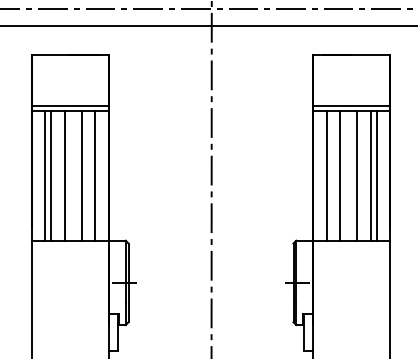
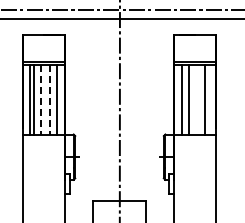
line: (357, 175) -> (198, 99), removed
line: (376, 175) -> (208, 99), removed
line: (63, 177) -> (40, 100), solid -> dashed
line: (82, 177) -> (50, 100), solid -> dashed

